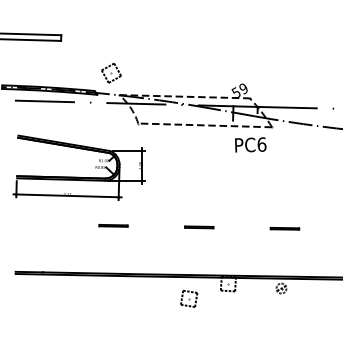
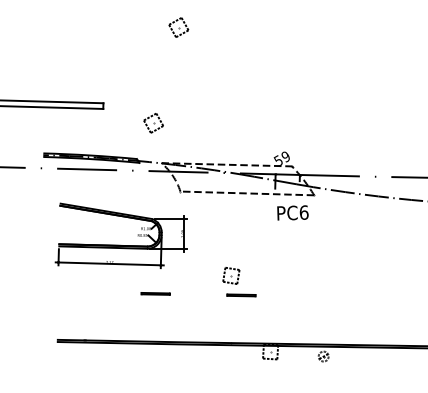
part: (111, 73) -> (153, 123), moved
line: (285, 228) -> (327, 296), removed
part: (189, 298) -> (231, 275), moved

